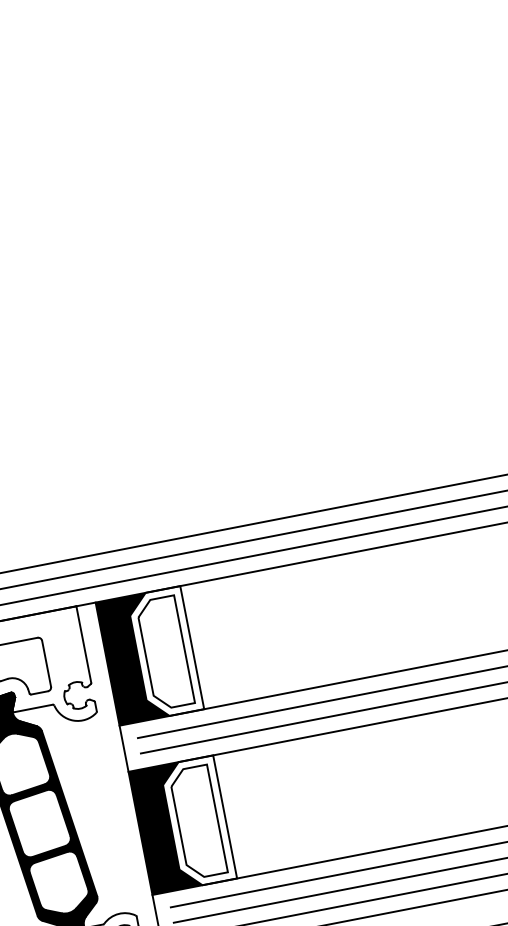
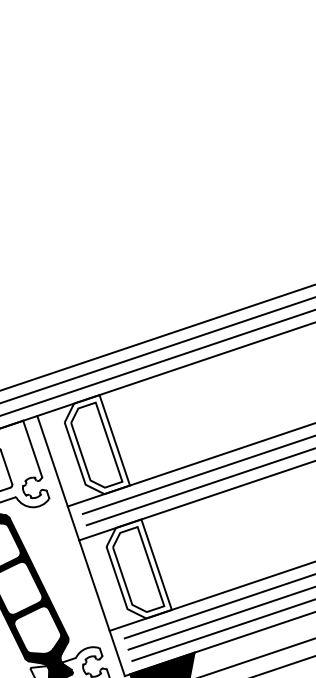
fill: (132, 658) -> (70, 454), removed
fill: (165, 828) -> (112, 579), removed

